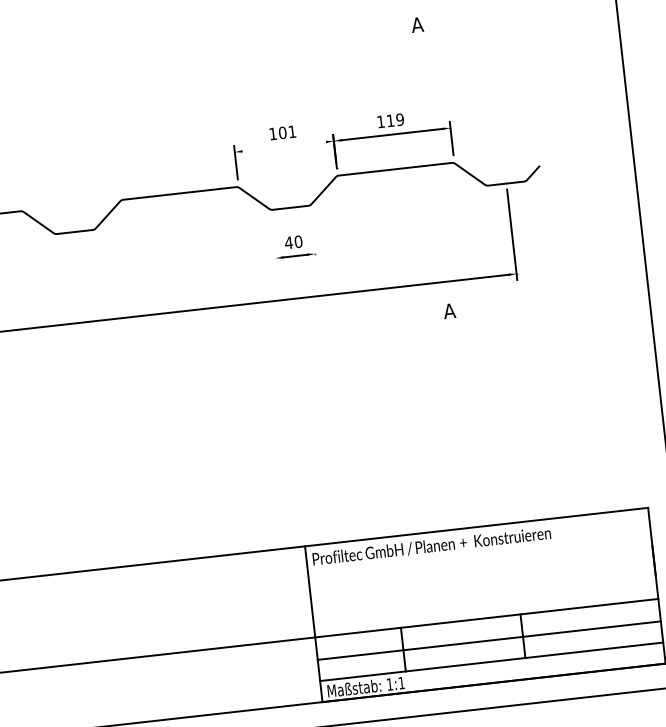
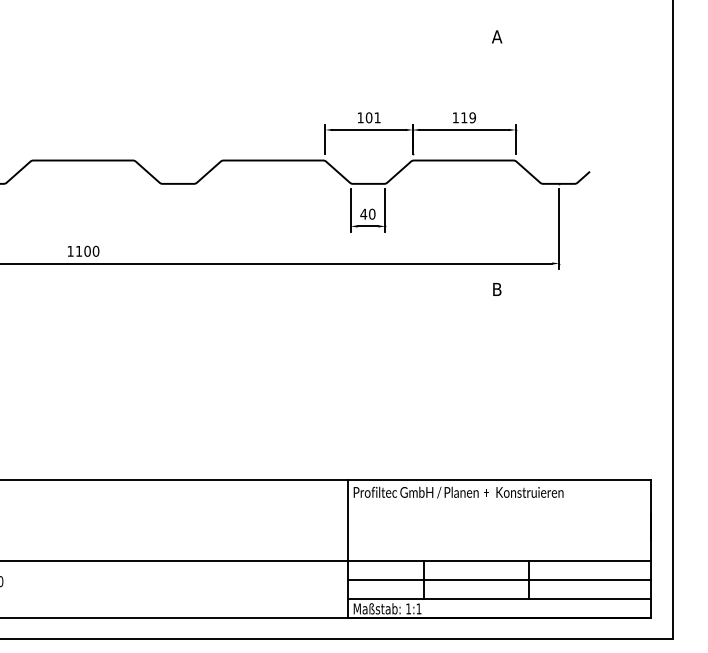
line: (283, 146) -> (368, 129), added
line: (313, 235) -> (385, 210), added
line: (273, 240) -> (350, 210), added
text: (448, 311) -> (496, 289), A -> B

